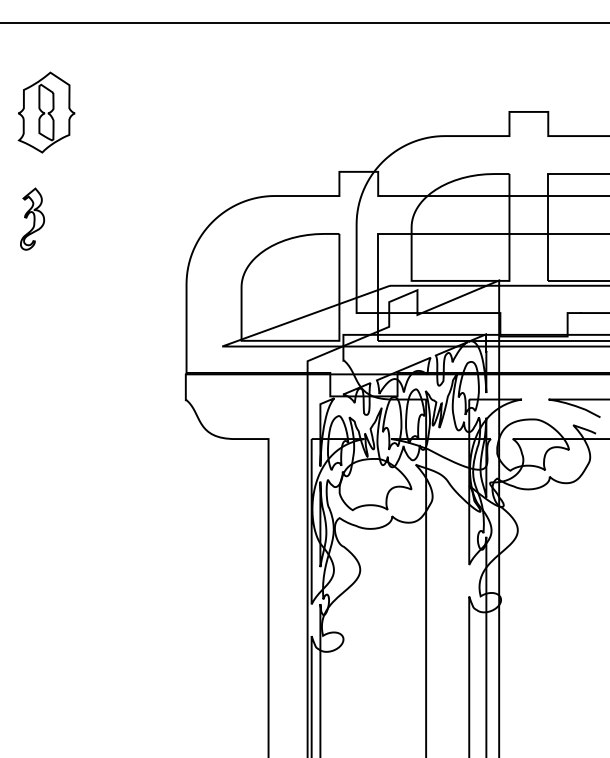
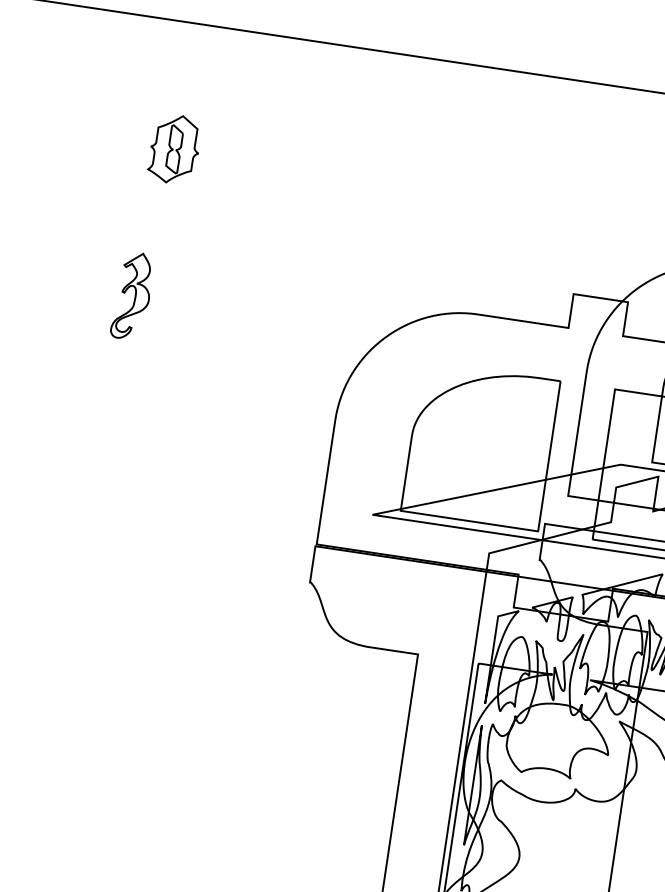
part: (46, 112) -> (174, 149), size x0.6

